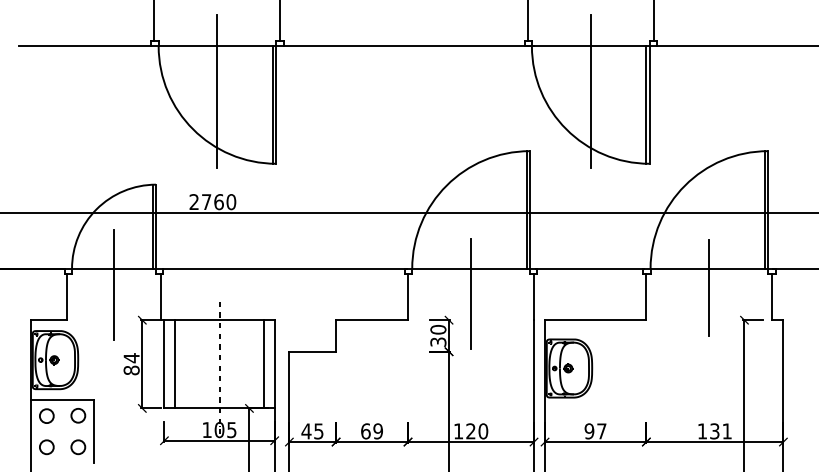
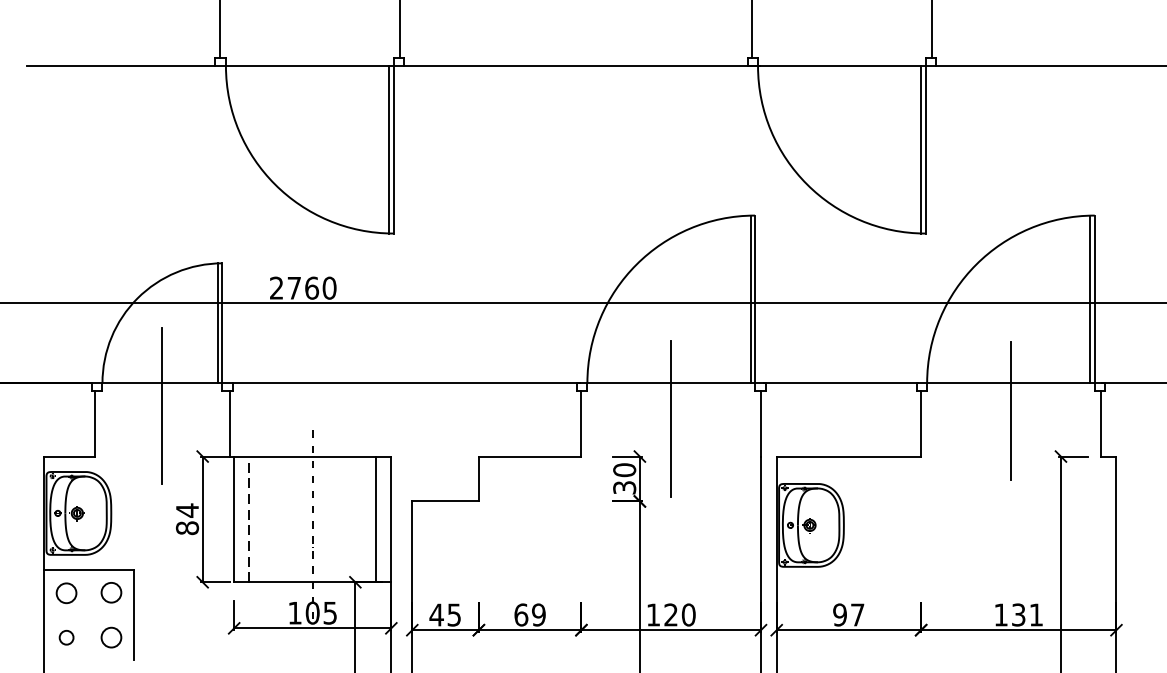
line: (217, 91) -> (309, 130), removed
line: (590, 91) -> (841, 130), removed
line: (174, 363) -> (248, 518), solid -> dashed
circle: (46, 447) -> (66, 637), size x0.7

